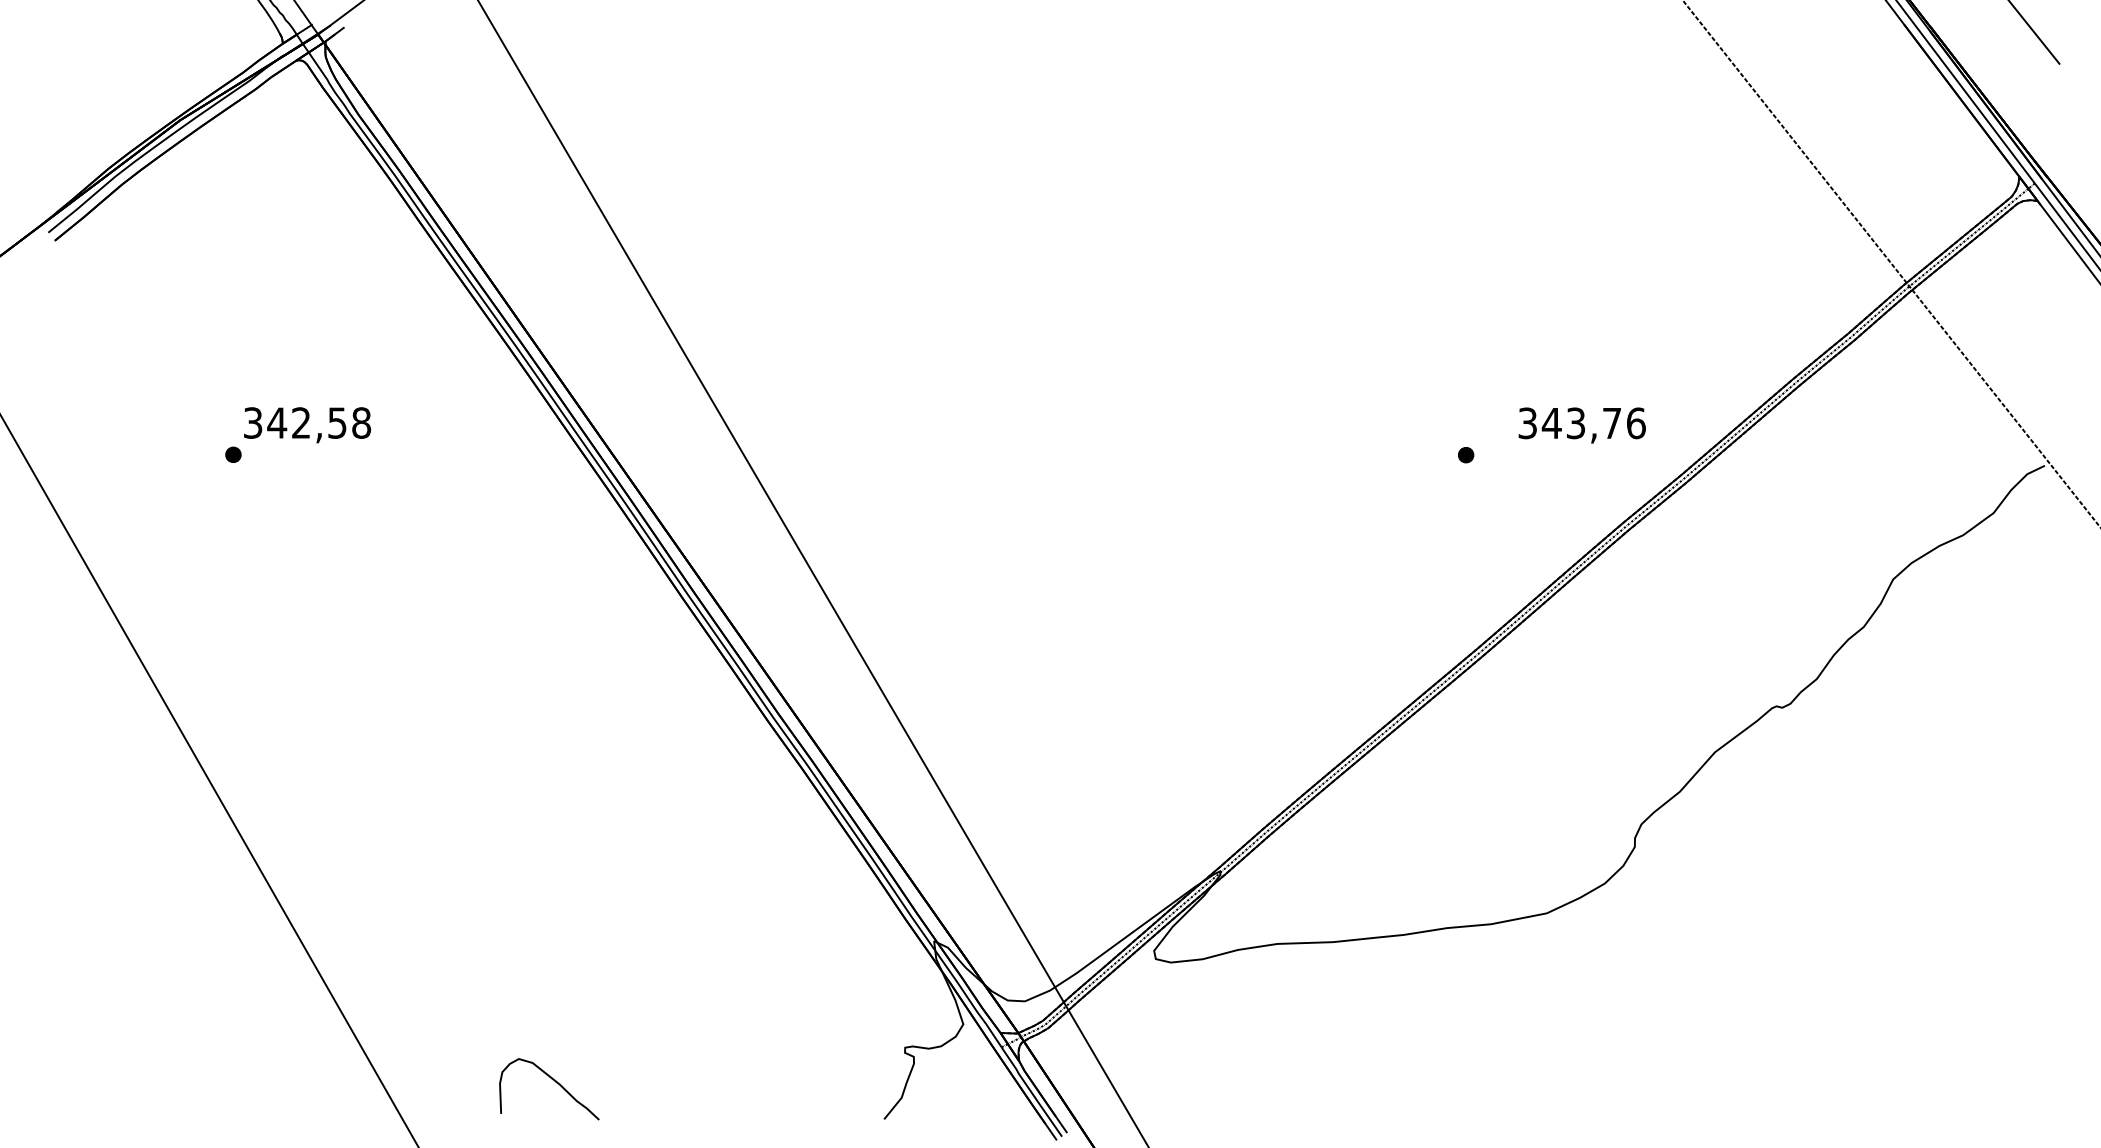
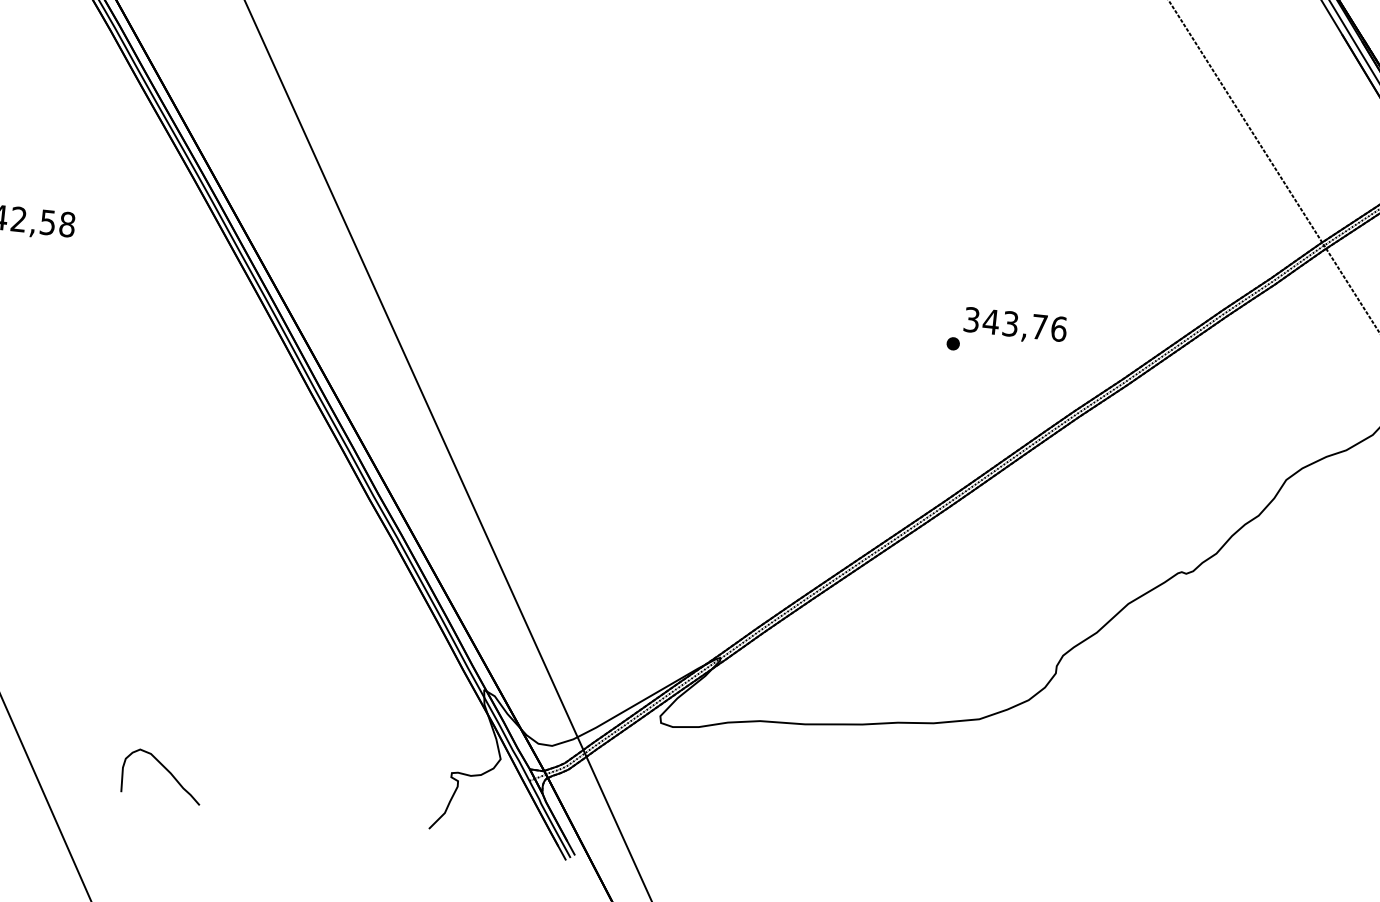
text: (1581, 425) -> (1014, 326), moved

